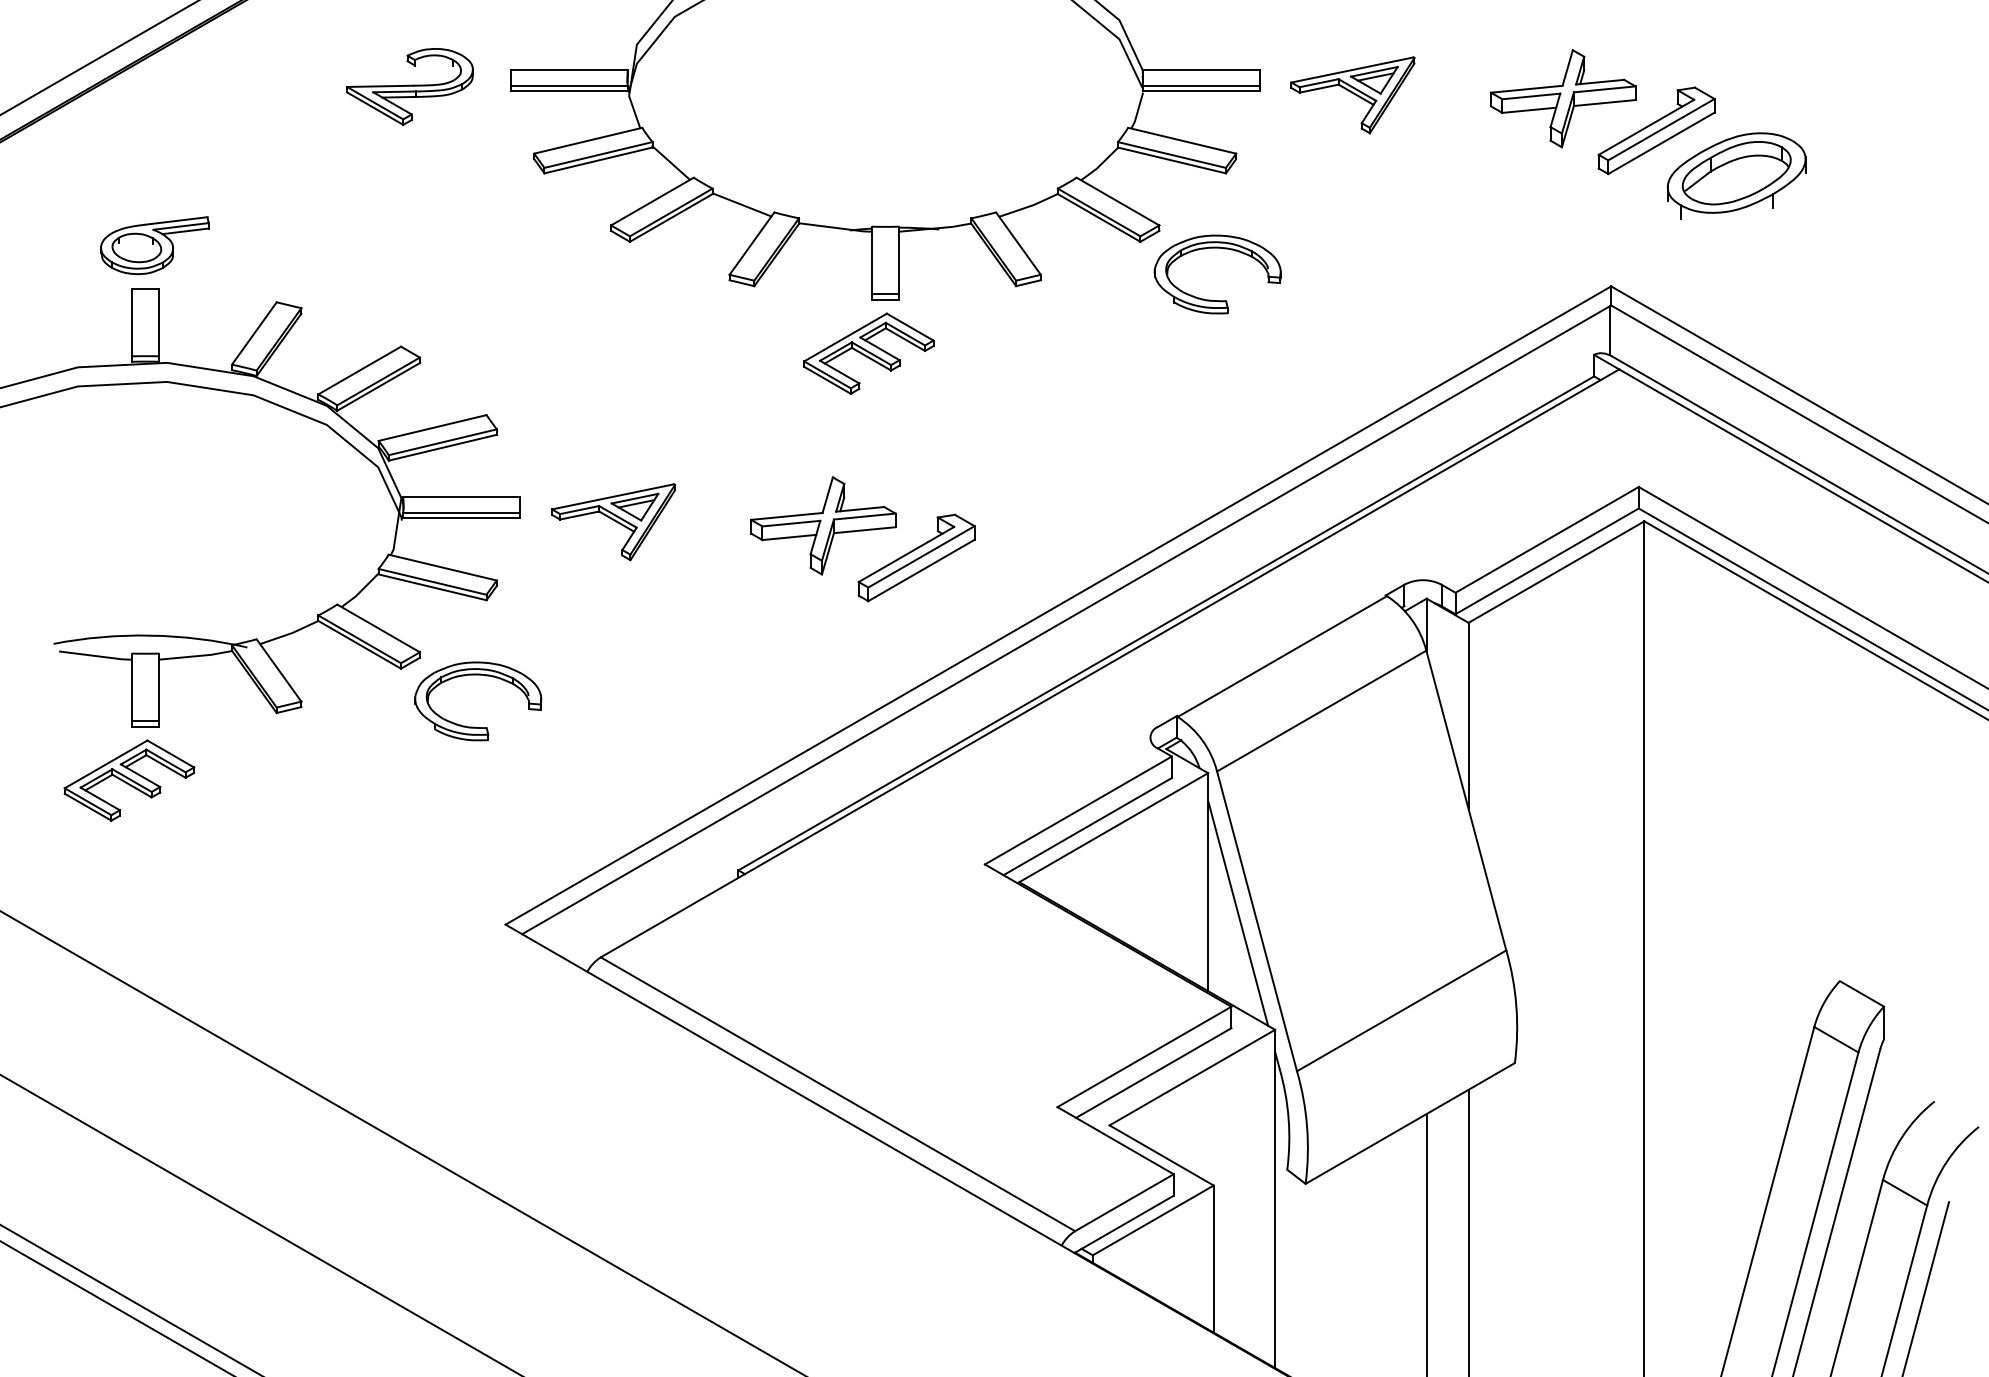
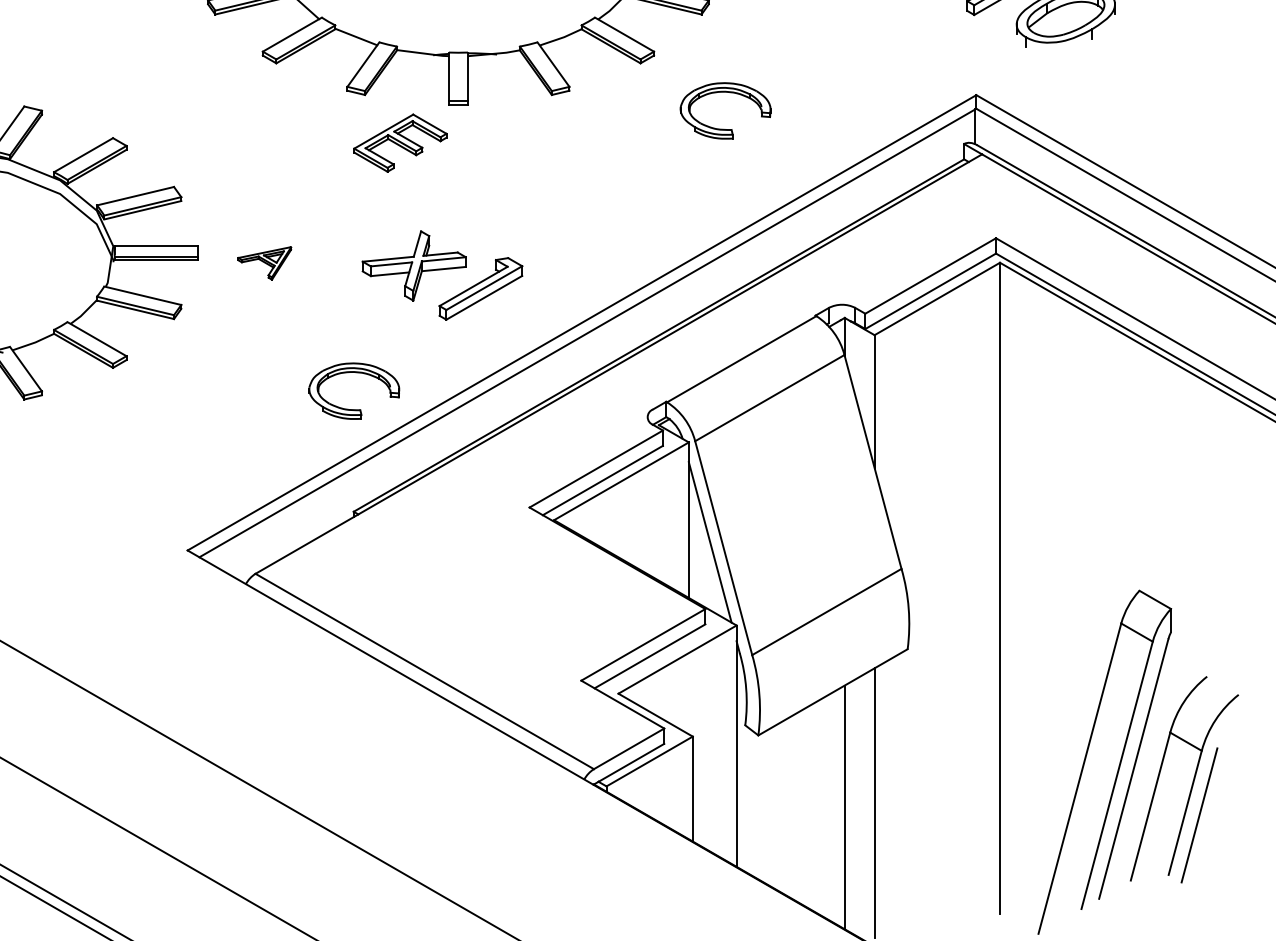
part: (1211, 299) -> (721, 128), moved
part: (868, 353) -> (400, 143), moved
part: (613, 522) -> (264, 263), size x0.6
part: (475, 726) -> (352, 409), moved

